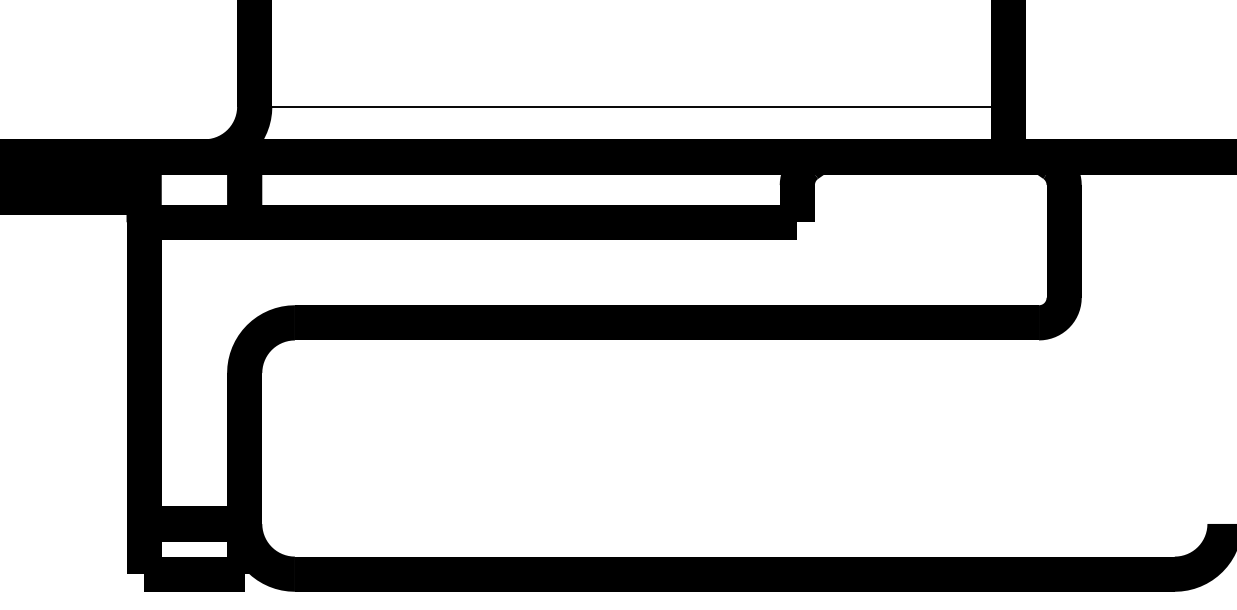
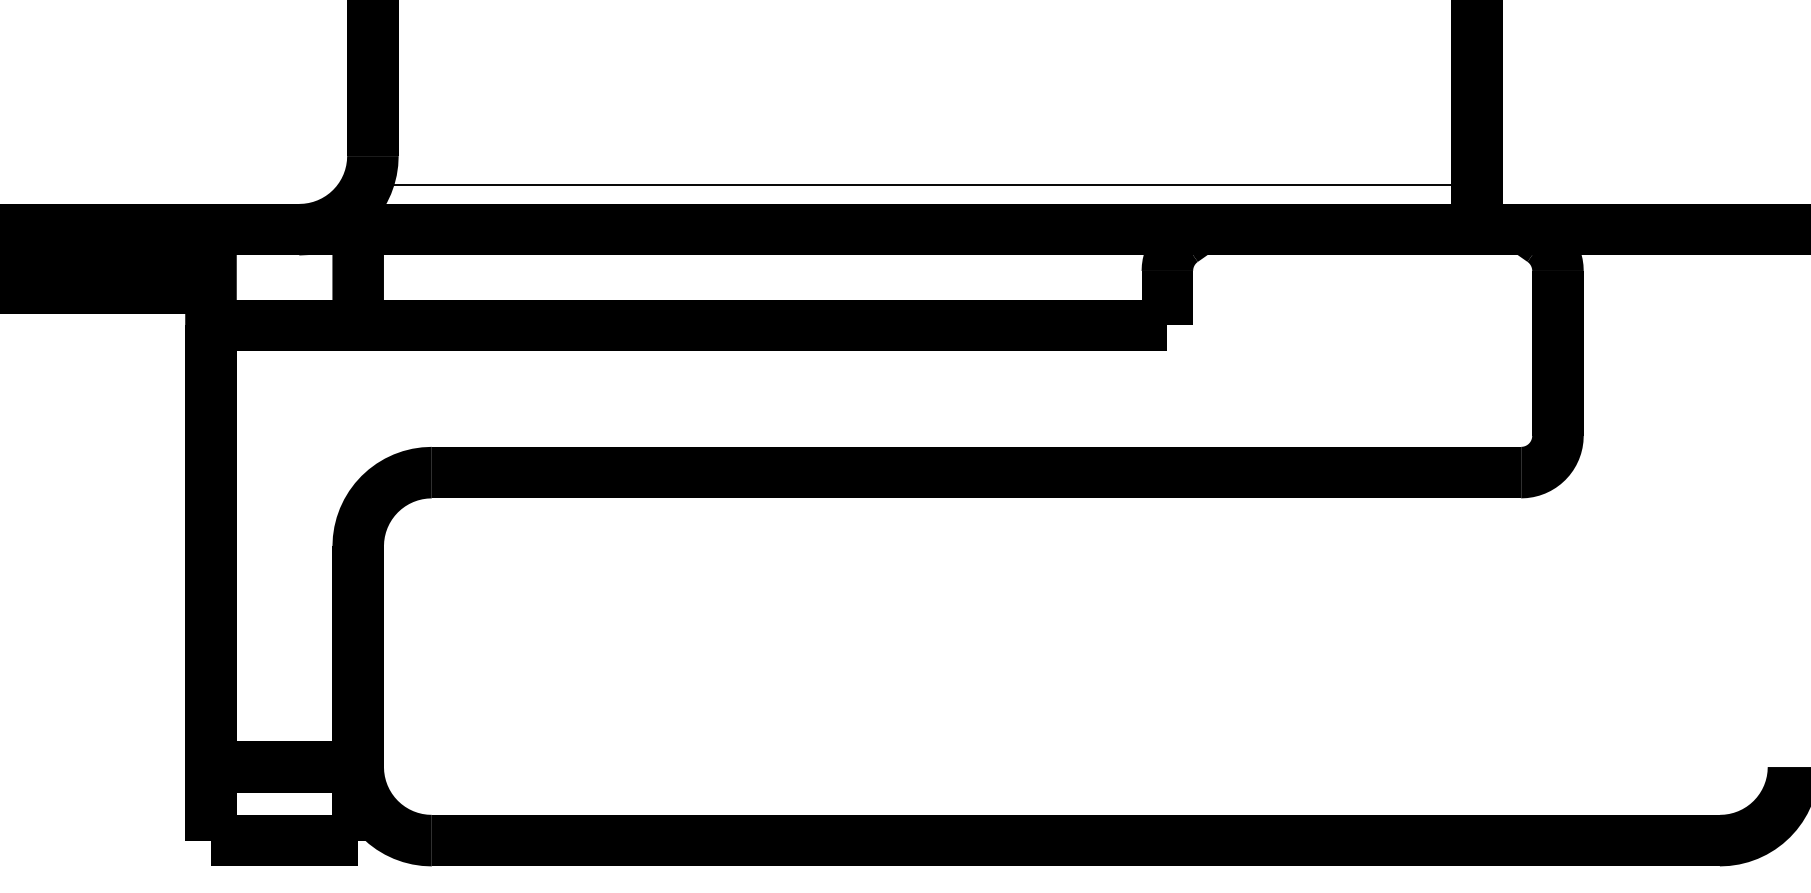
line: (631, 106) -> (924, 185), moved

